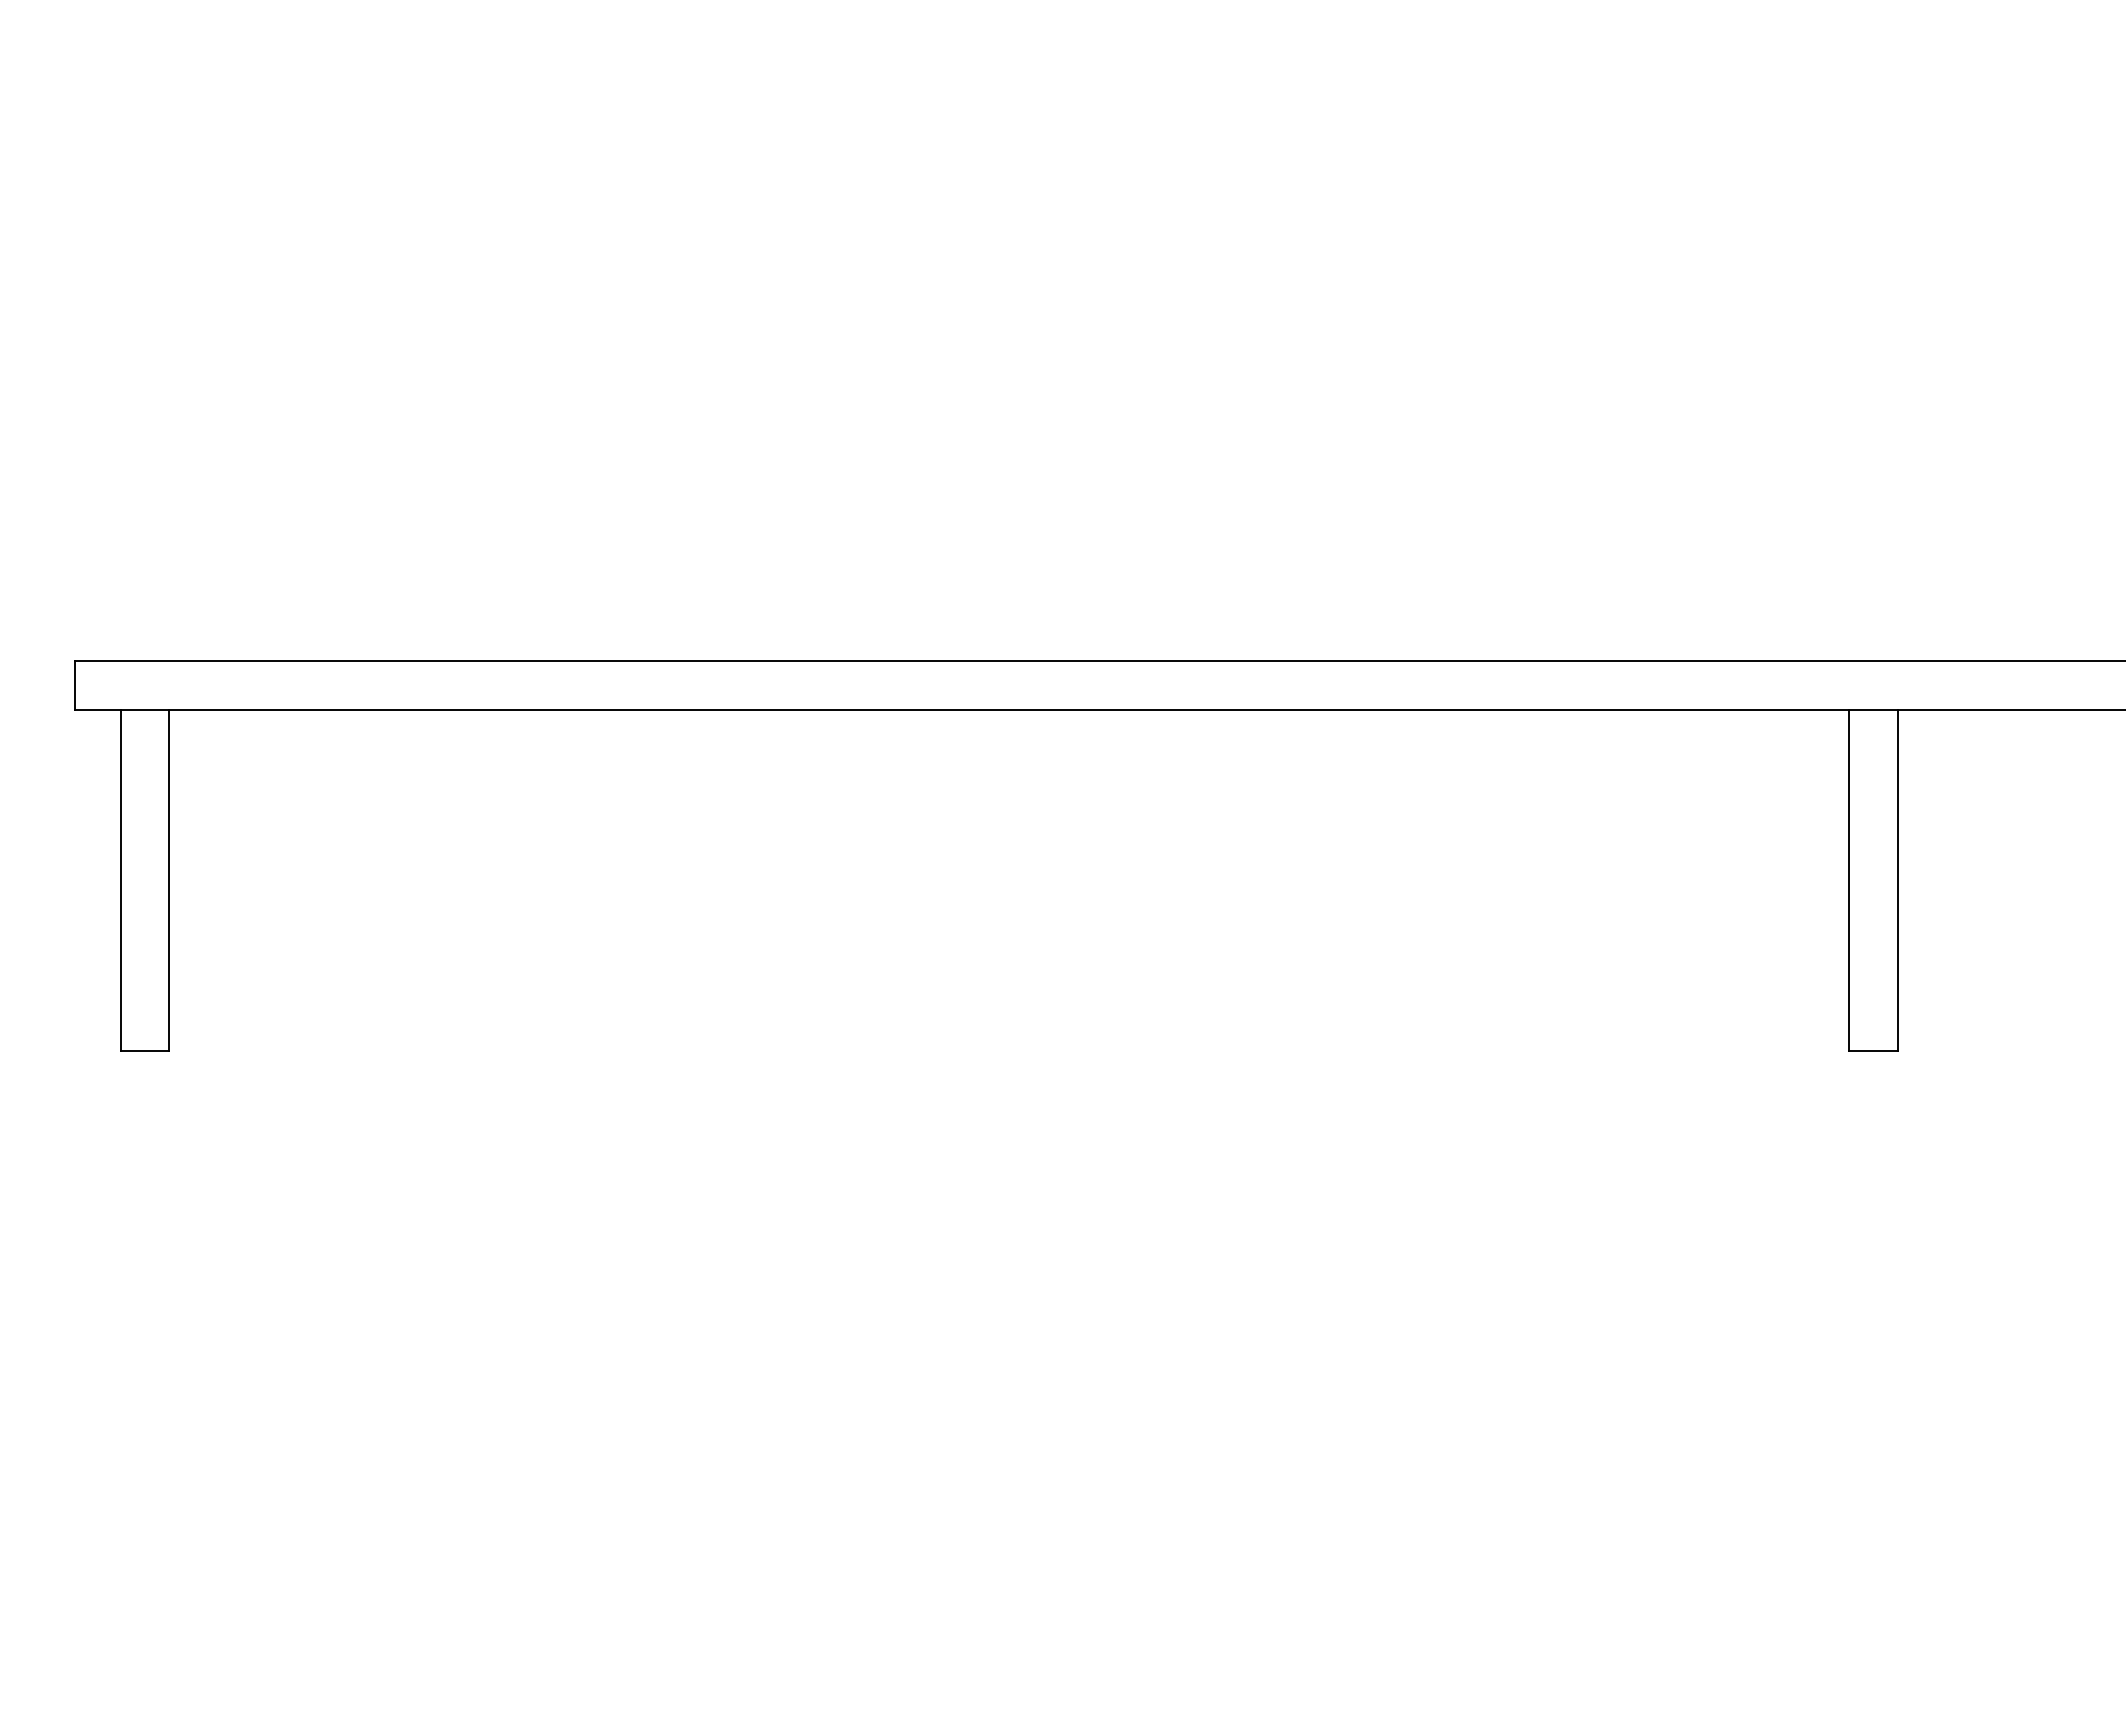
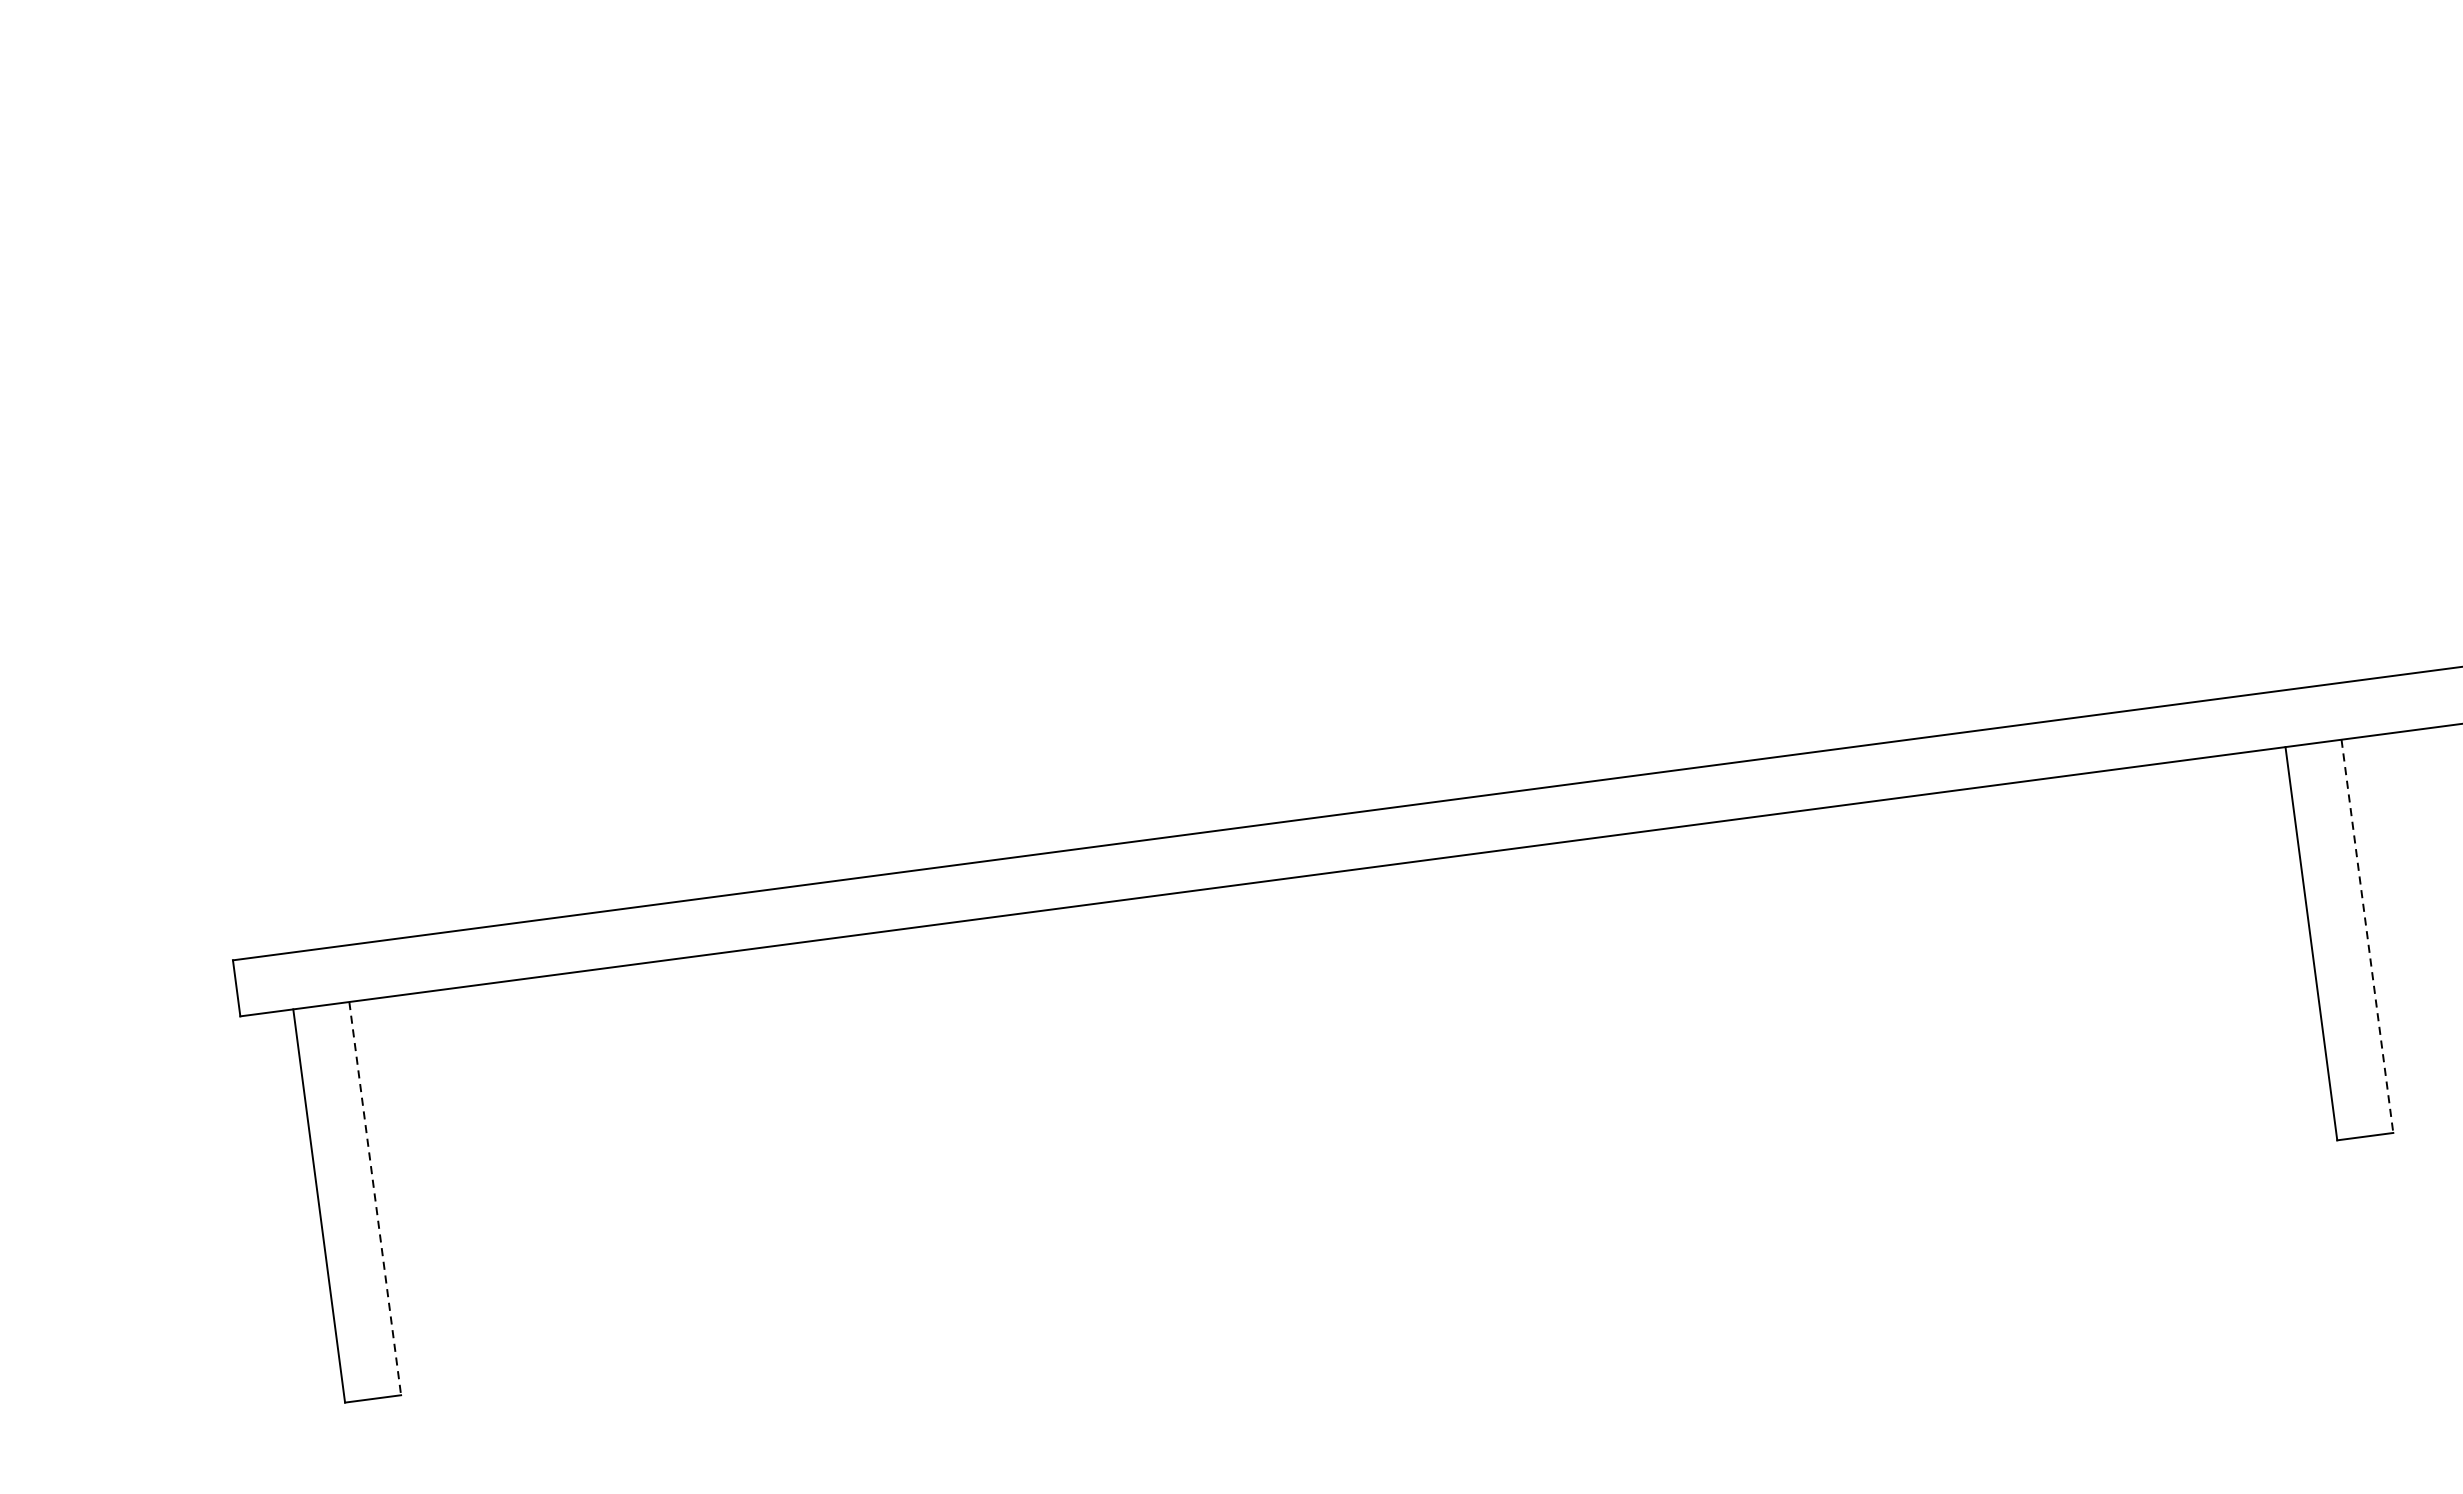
line: (169, 880) -> (375, 1198), solid -> dashed
line: (1897, 880) -> (2367, 936), solid -> dashed

